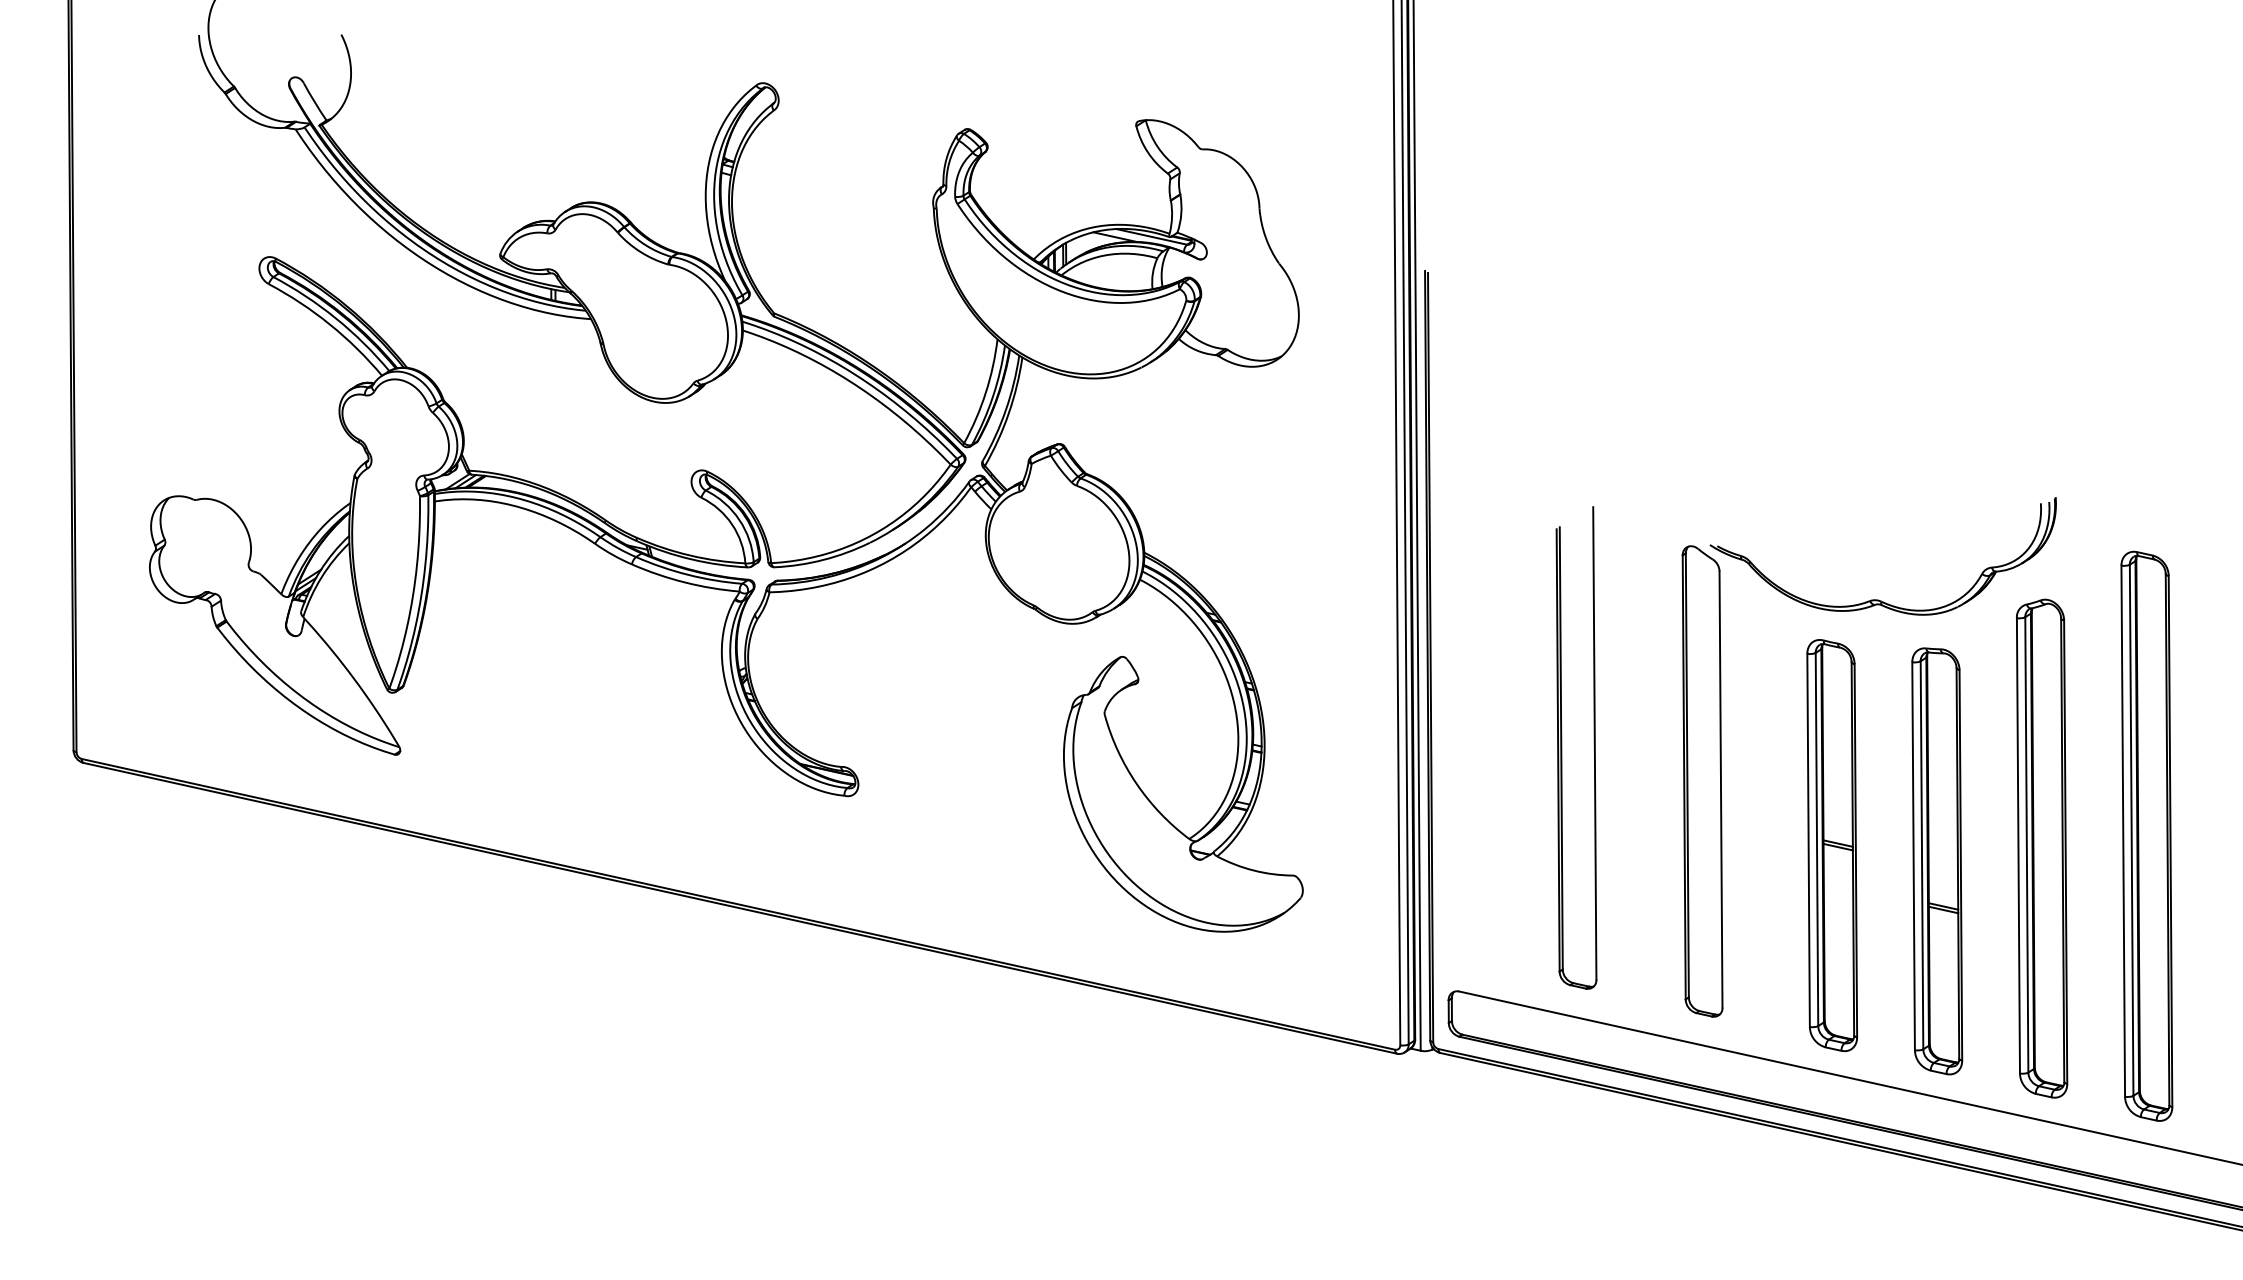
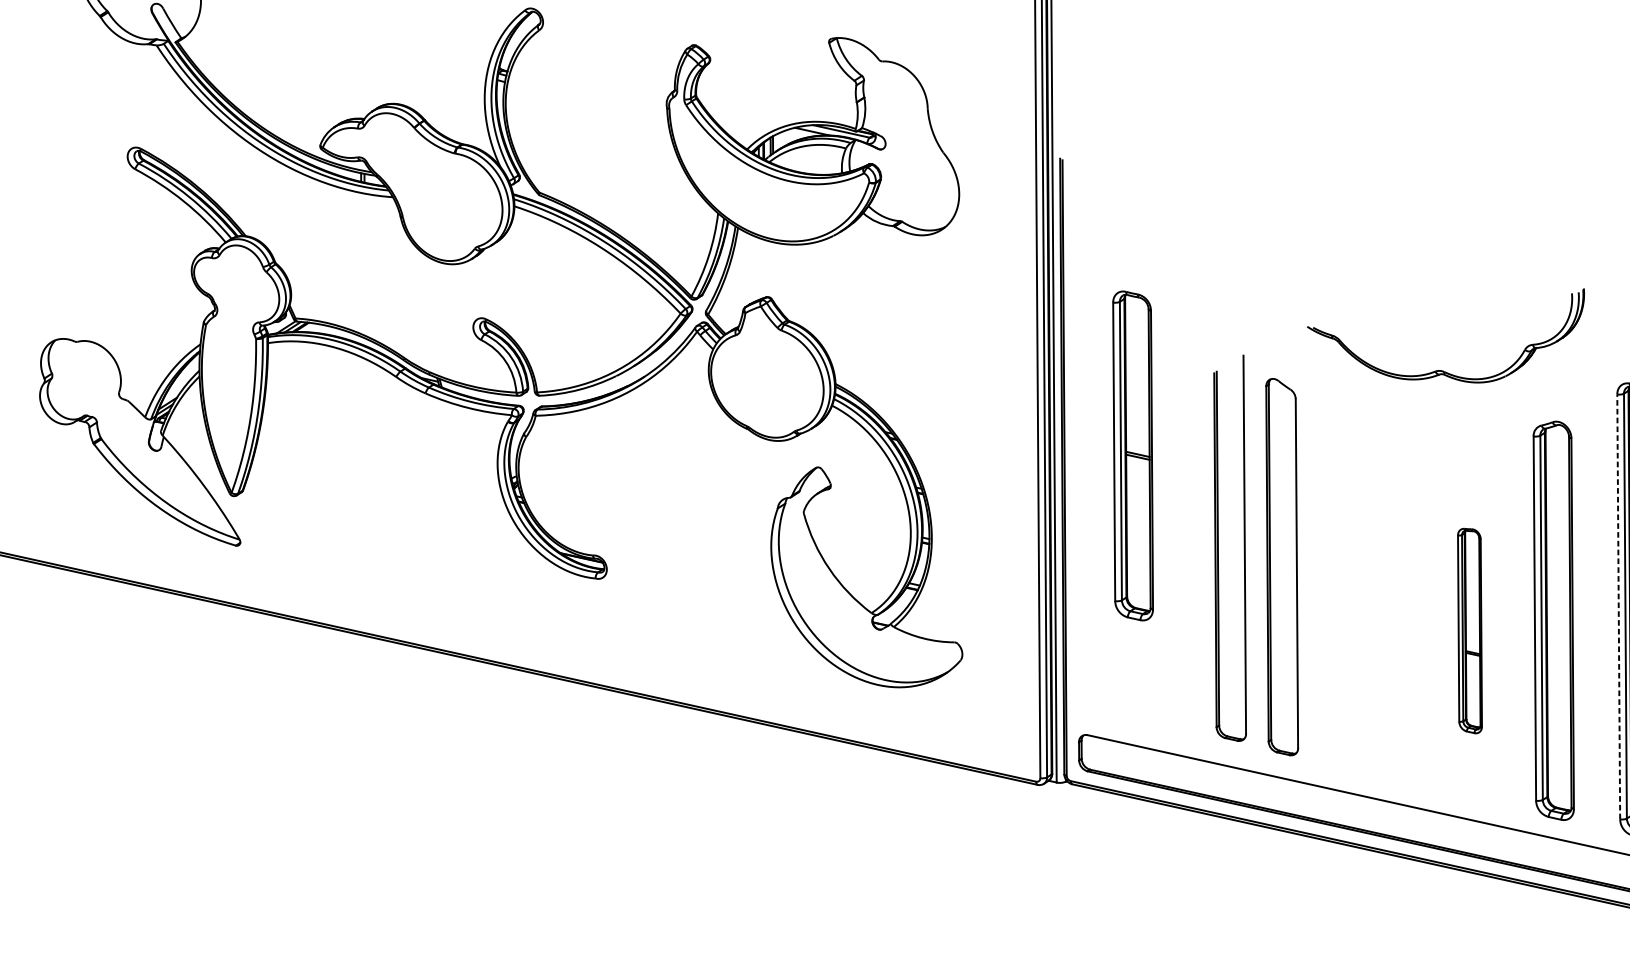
part: (1878, 599) -> (1442, 370), moved
part: (1562, 747) -> (1218, 547), moved
line: (2123, 831) -> (1618, 607), solid -> dashed
part: (1832, 845) -> (1133, 455), moved
part: (1937, 861) -> (1470, 631), size x0.6

